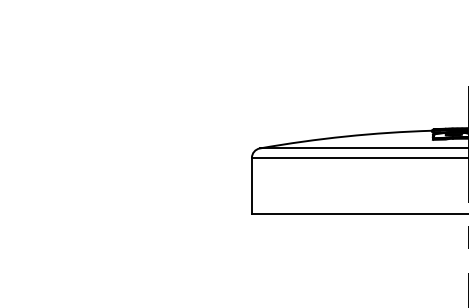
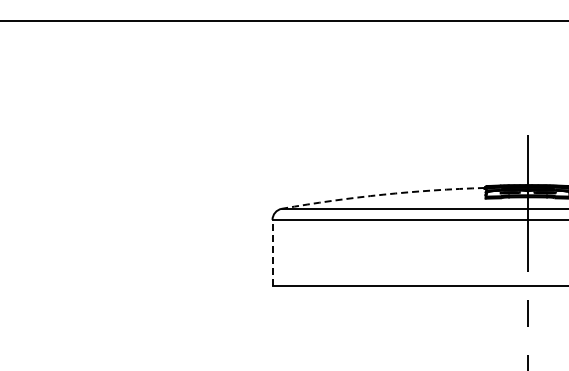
arc: (346, 136) -> (383, 194), solid -> dashed
line: (251, 185) -> (272, 252), solid -> dashed

